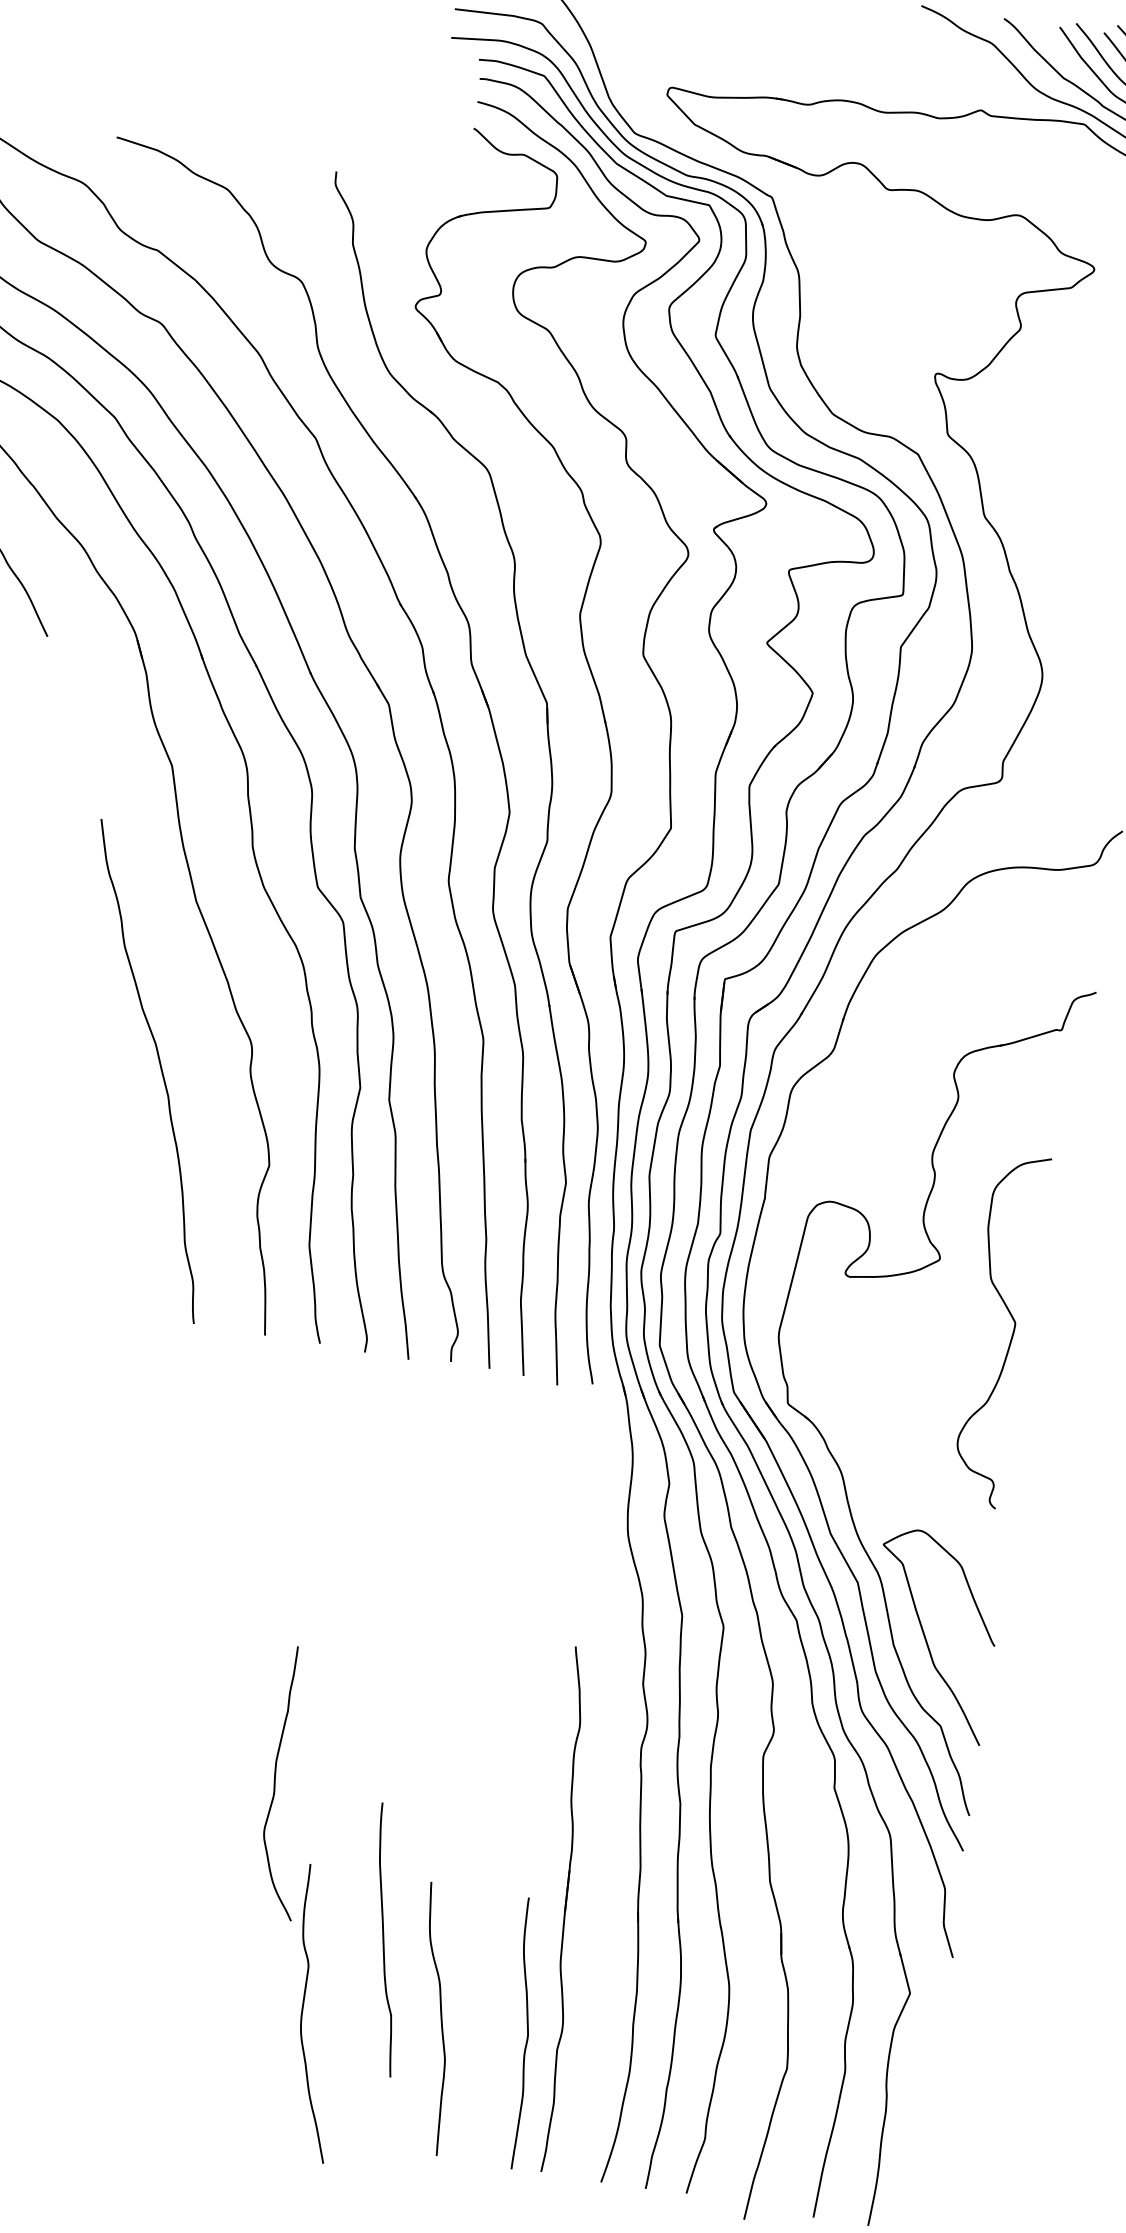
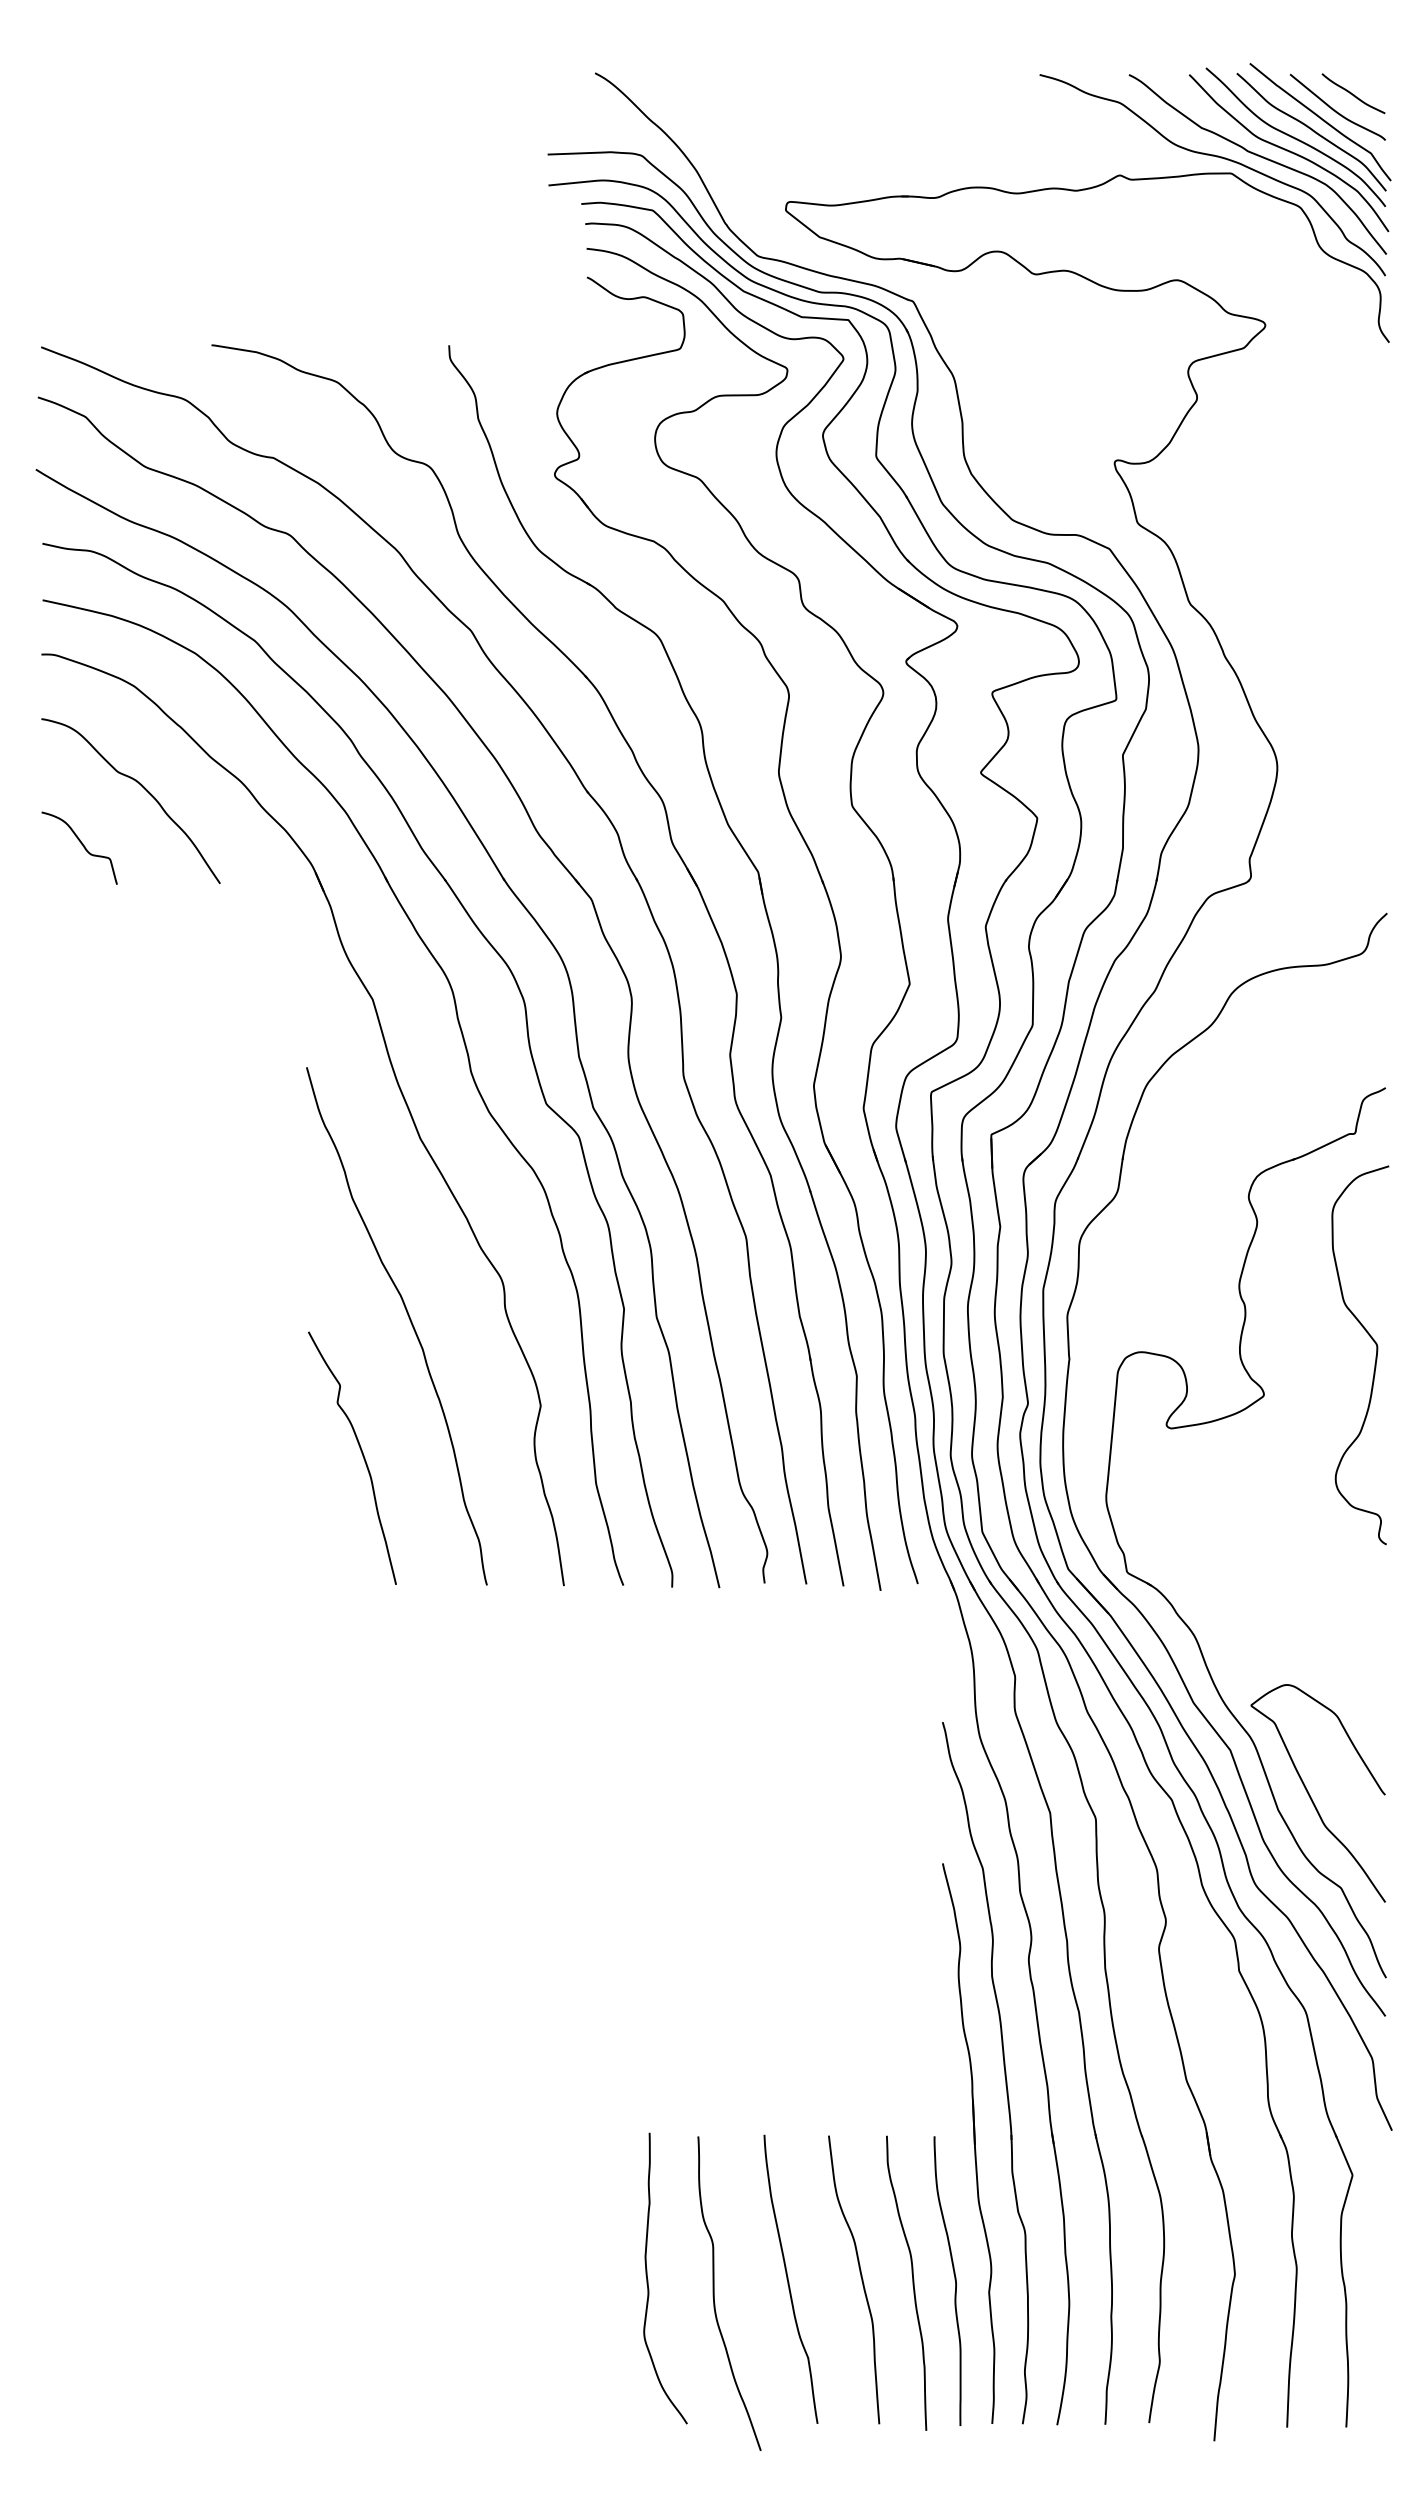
curve: (96, 1183) -> (361, 1453), added
curve: (1012, 1333) -> (1375, 1356), moved
curve: (275, 1781) -> (648, 2279), moved
part: (602, 1843) -> (1003, 2067), added
curve: (384, 1938) -> (788, 2278), moved
curve: (487, 2029) -> (912, 2282), added

